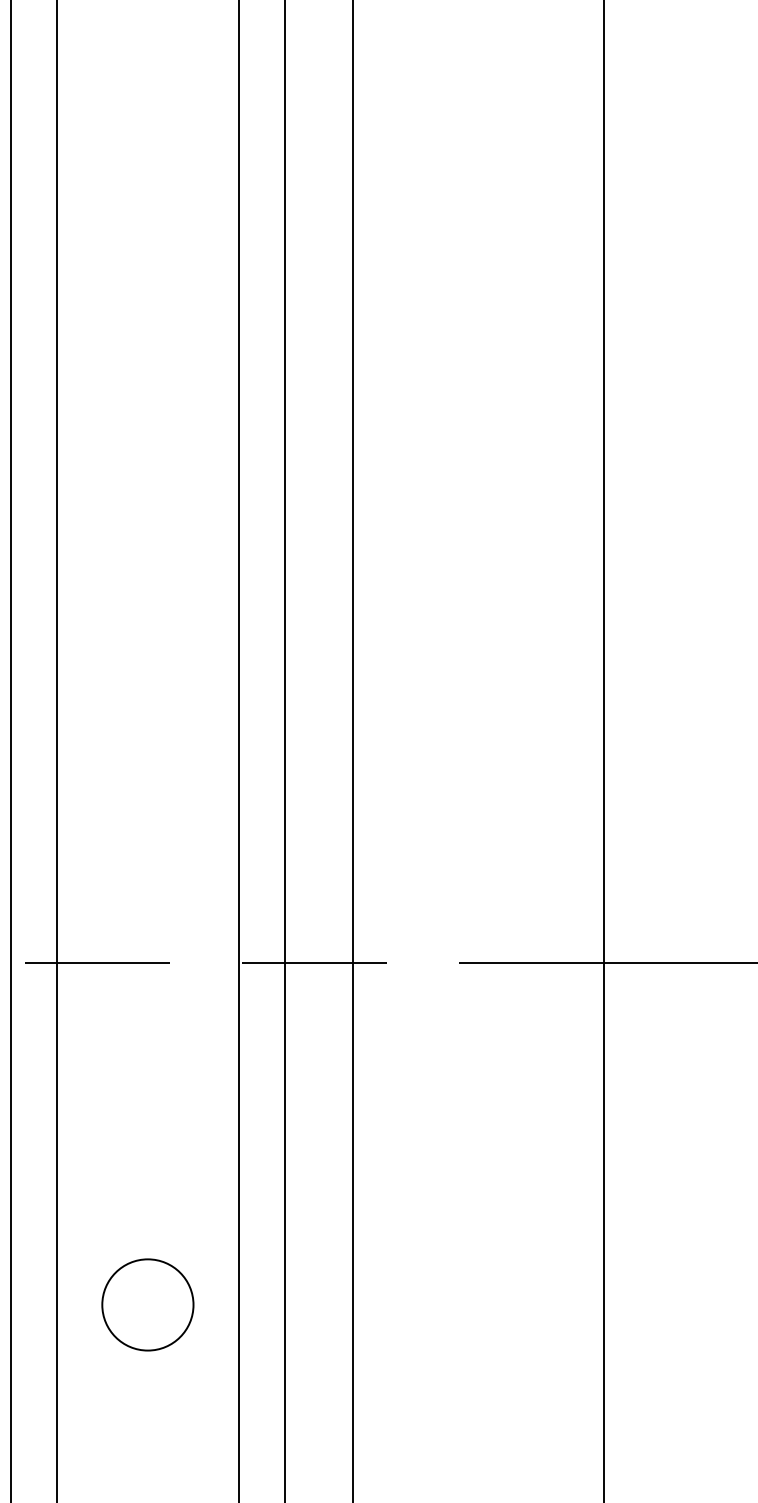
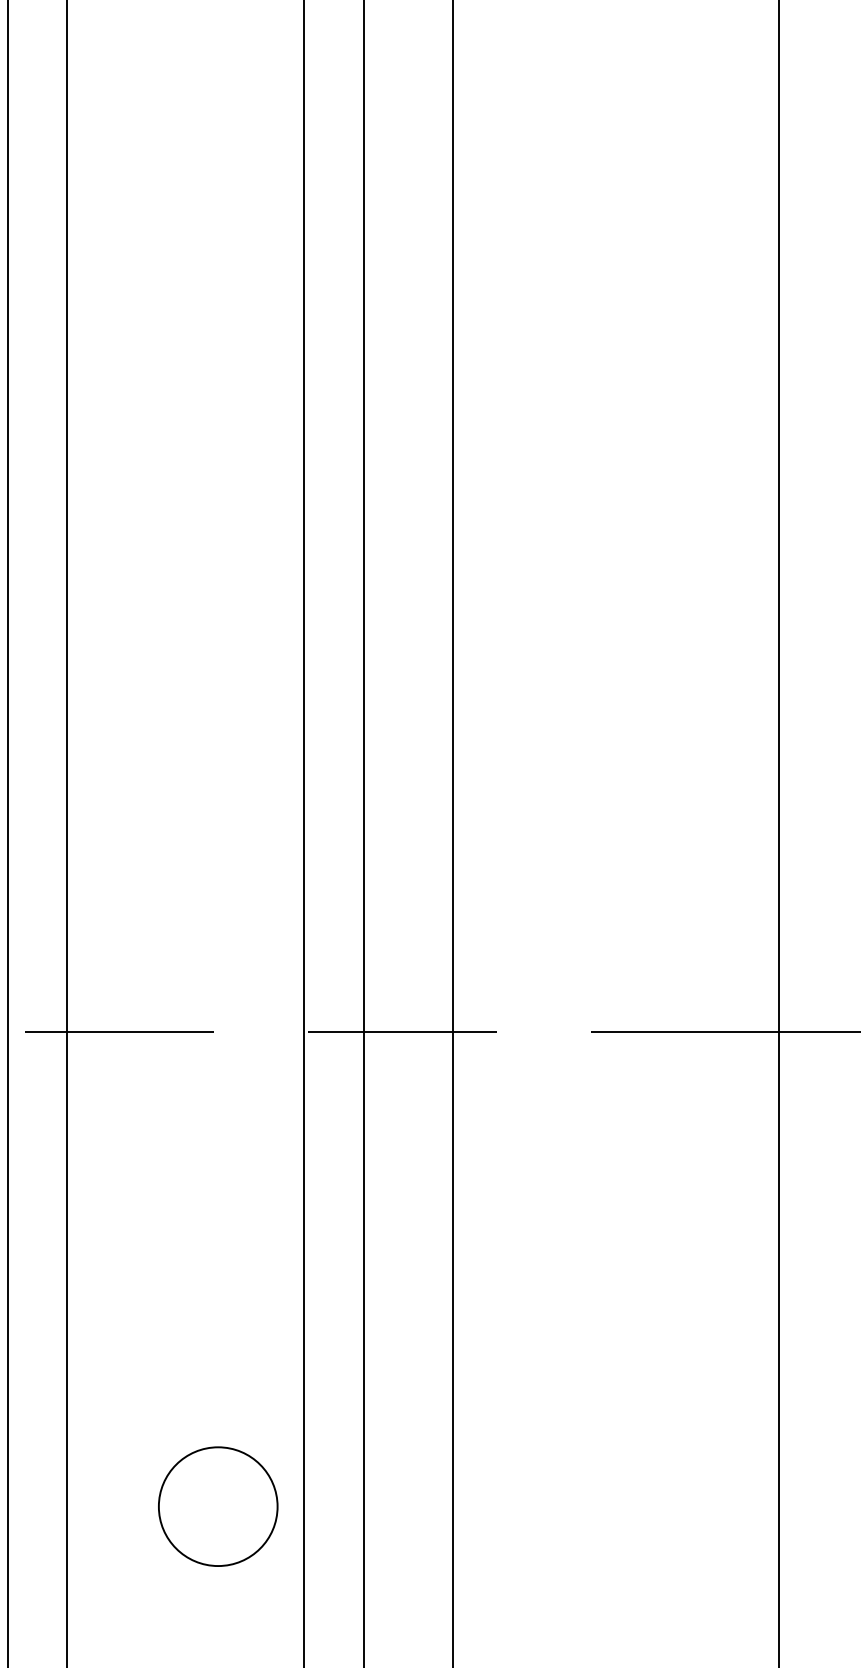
circle: (147, 1304) -> (217, 1506), moved

